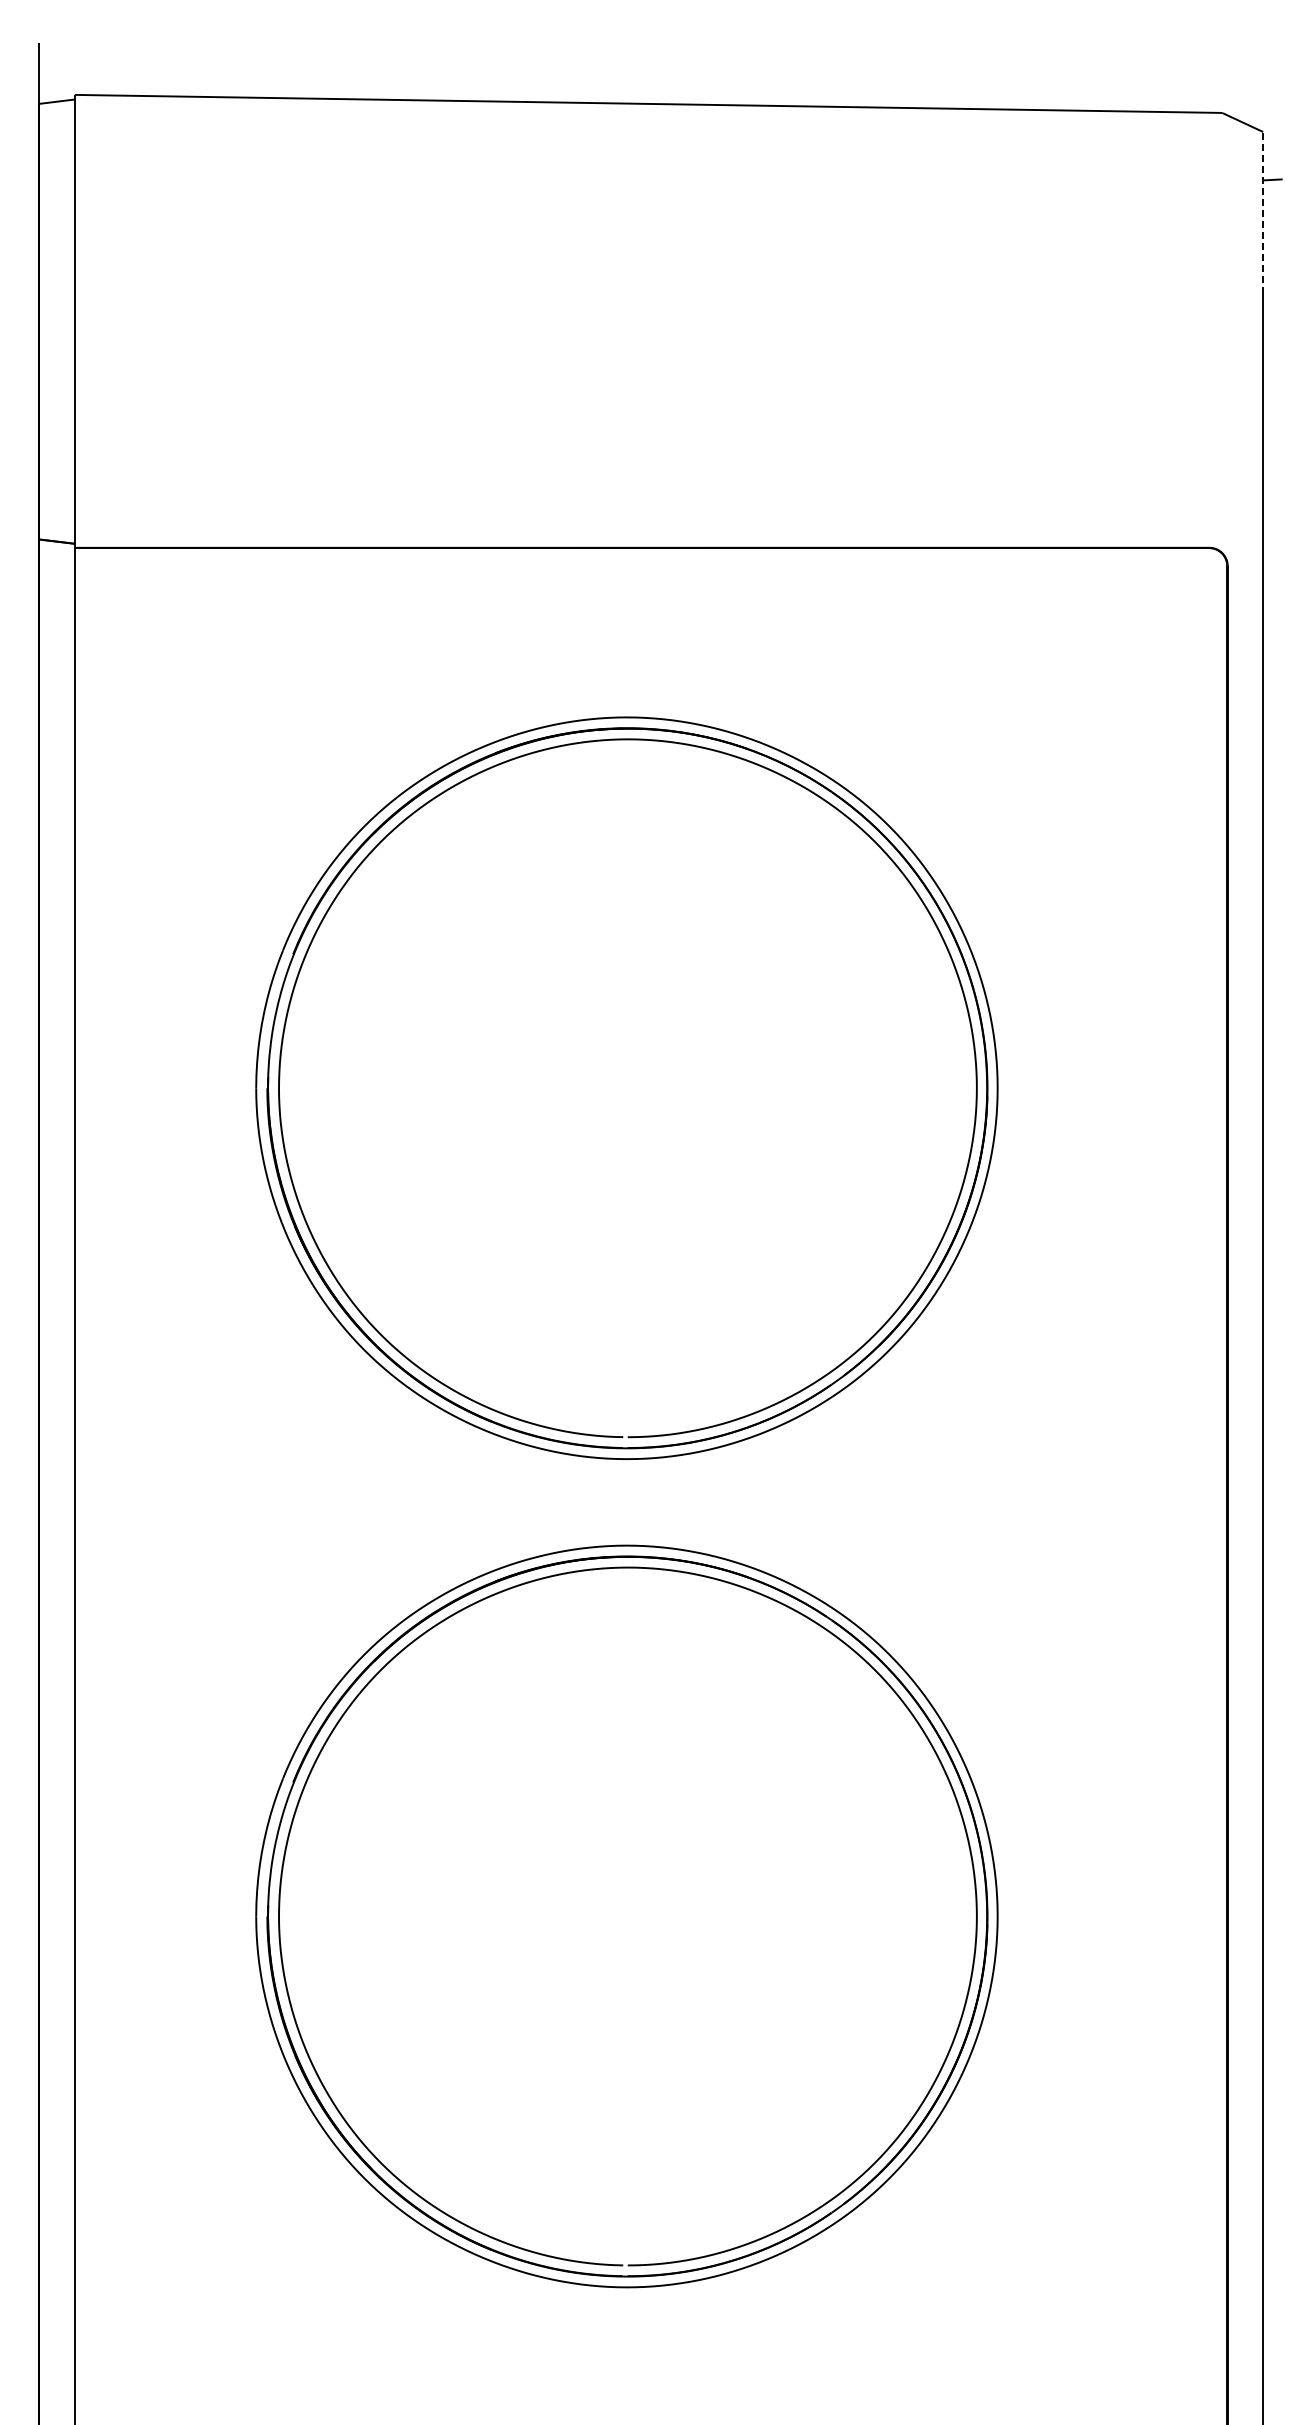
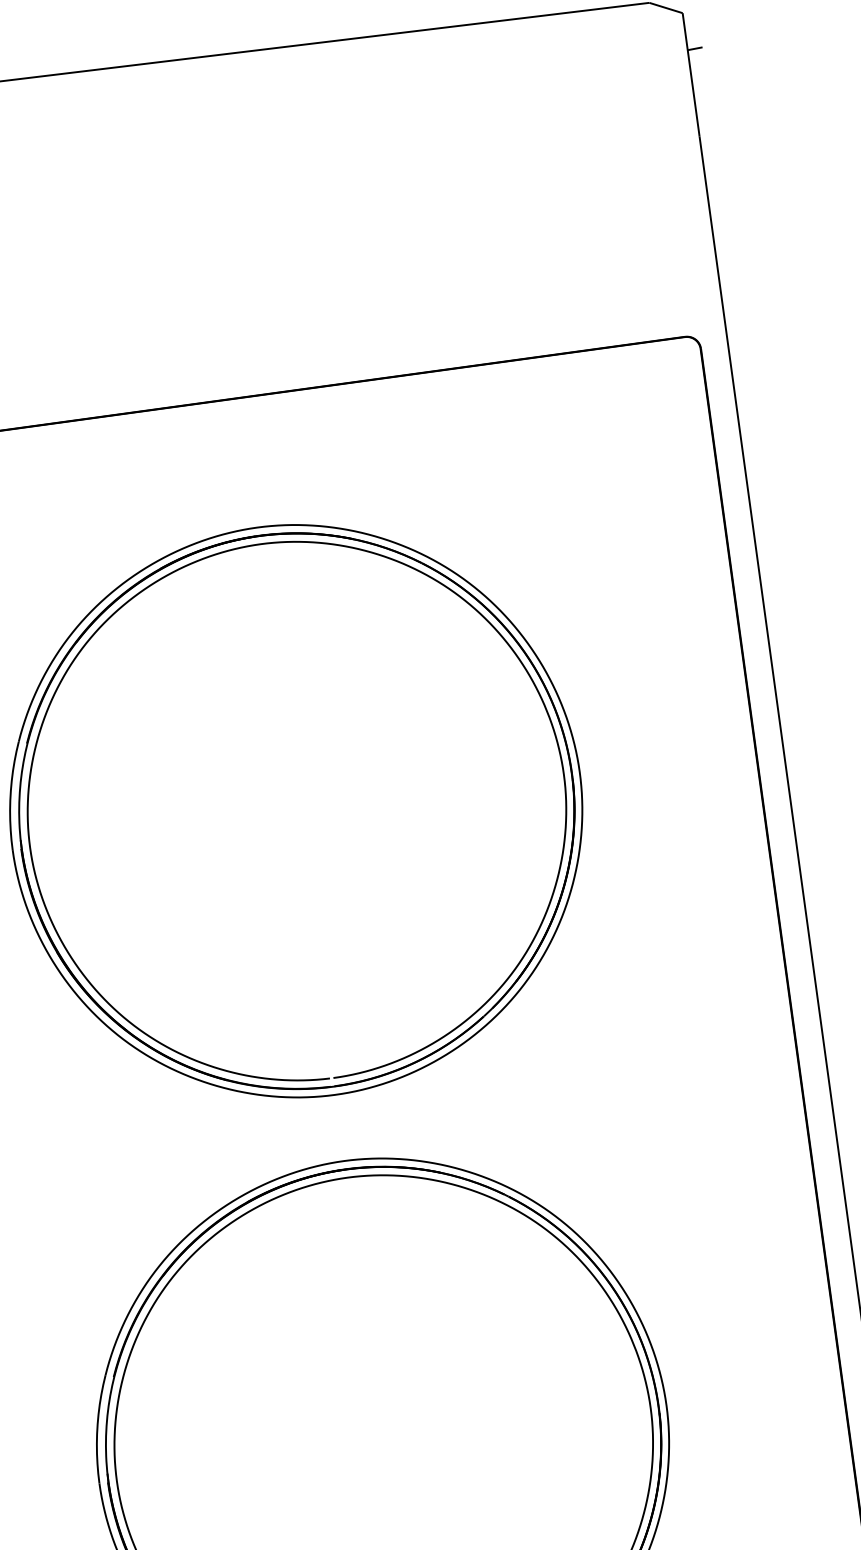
line: (1263, 212) -> (691, 74), dashed -> solid

